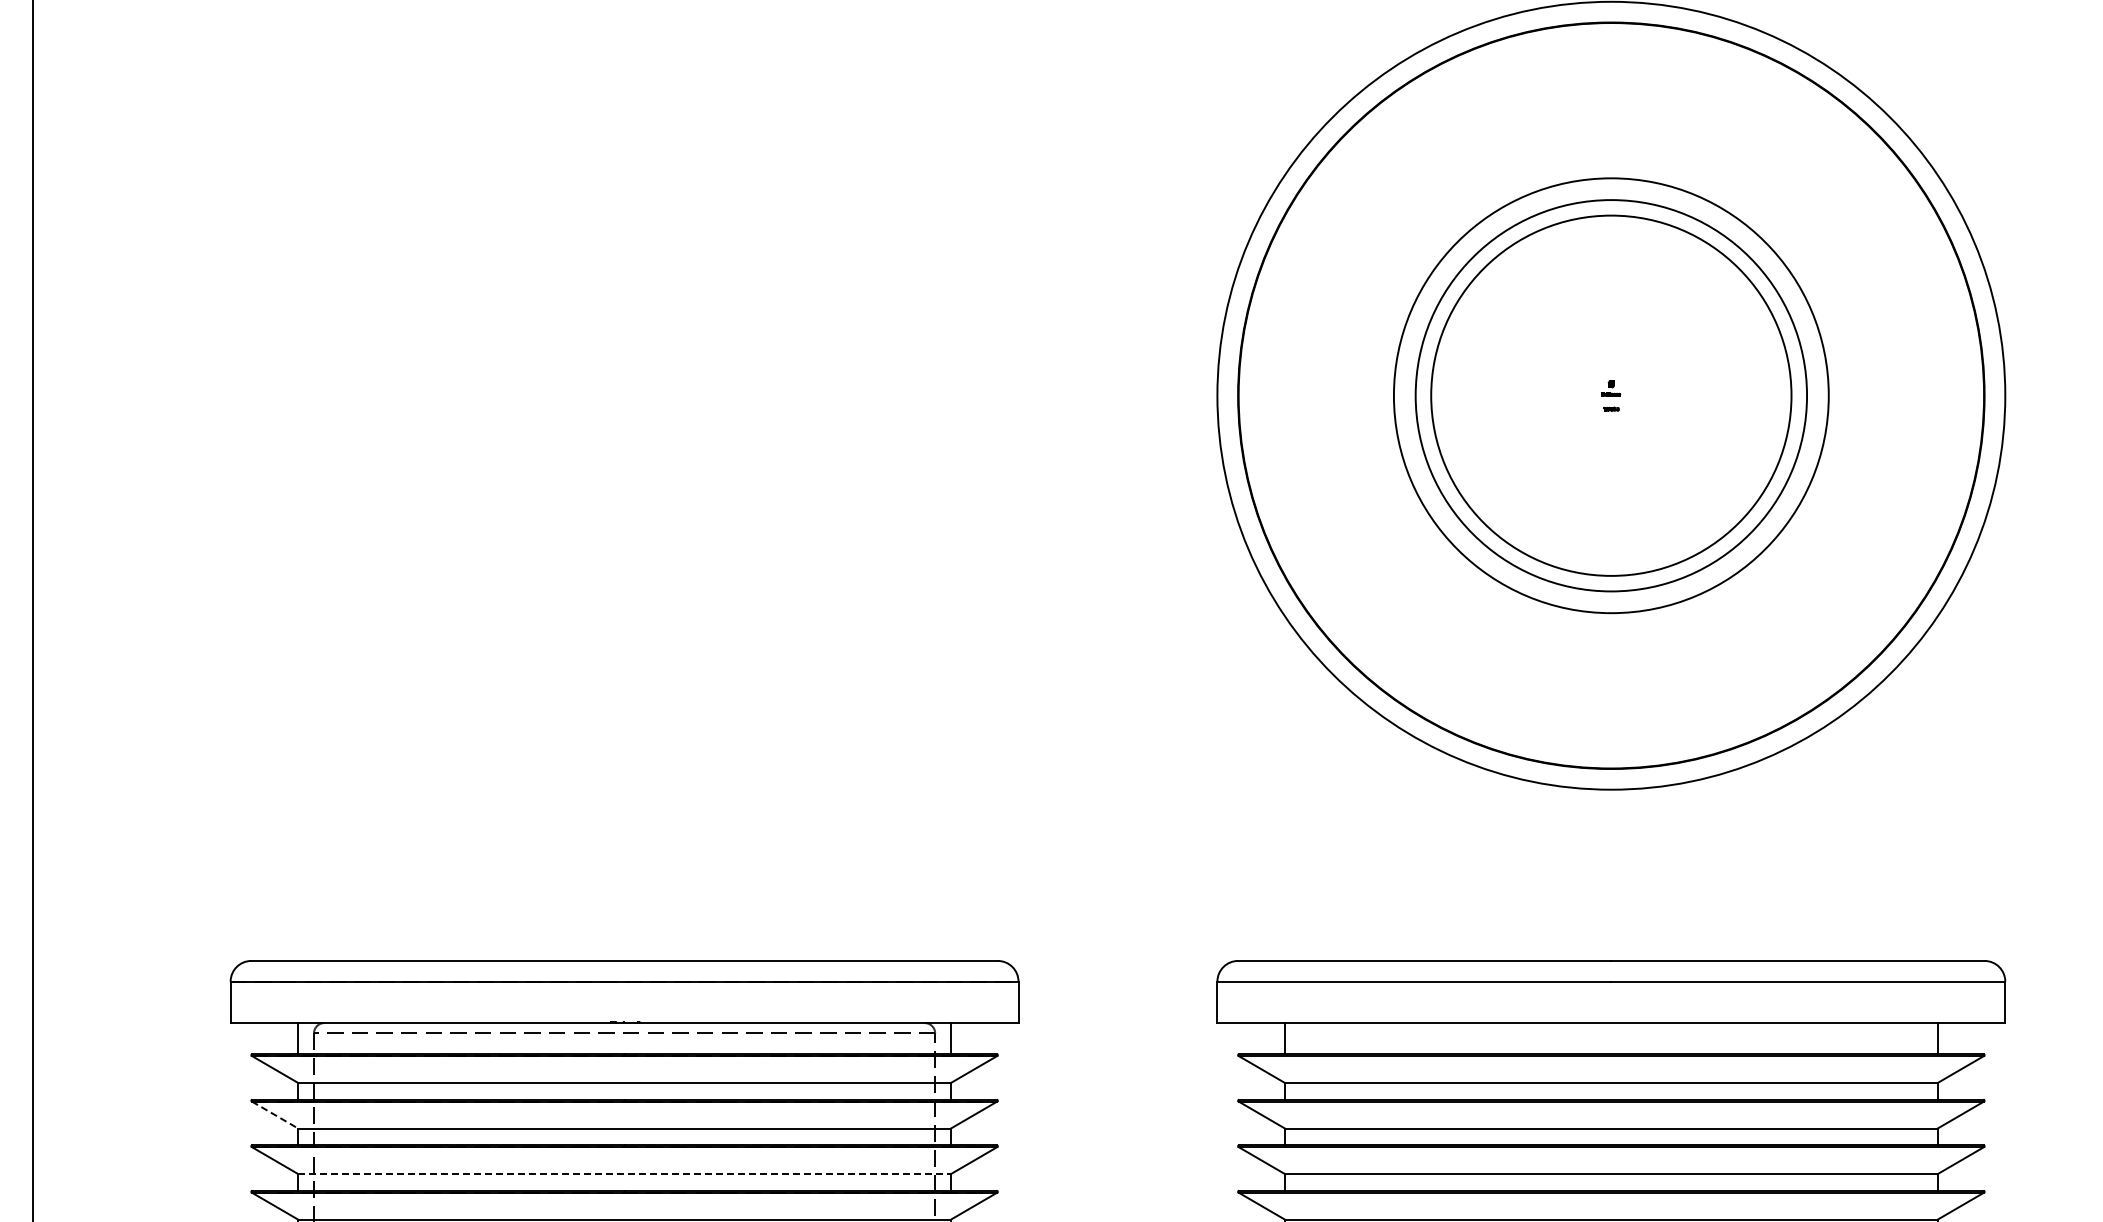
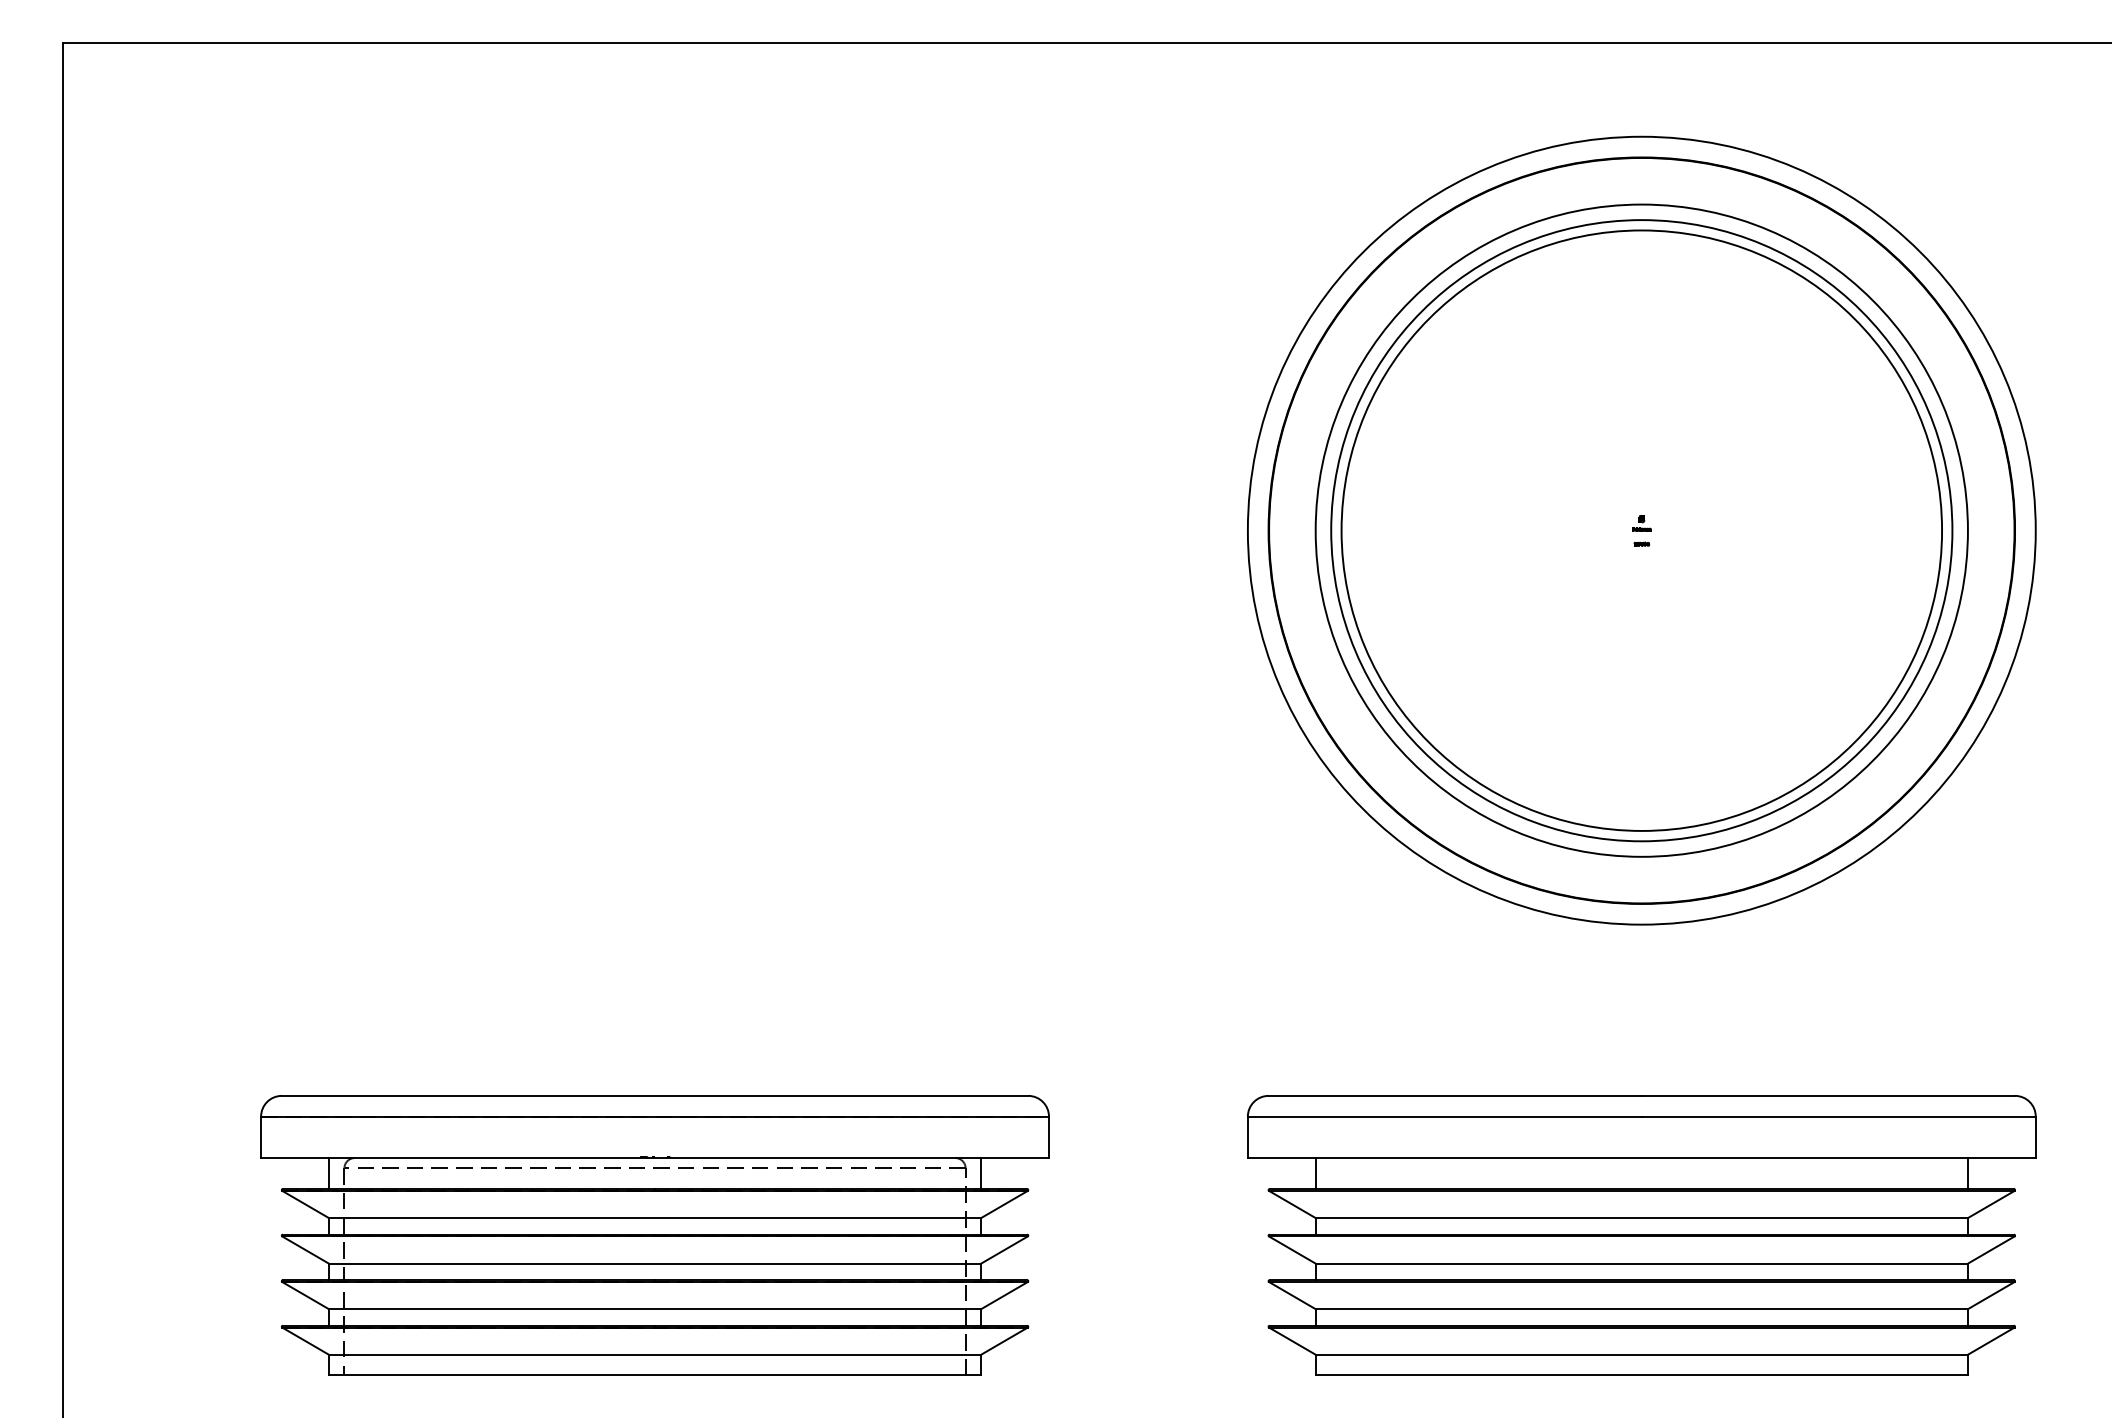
circle: (1611, 395) -> (1641, 530), size x1.43
circle: (1611, 395) -> (1641, 530), size x1.67
circle: (1611, 395) -> (1641, 530), size x1.67
line: (275, 1115) -> (305, 1250), dashed -> solid
line: (625, 1174) -> (655, 1309), dashed -> solid

